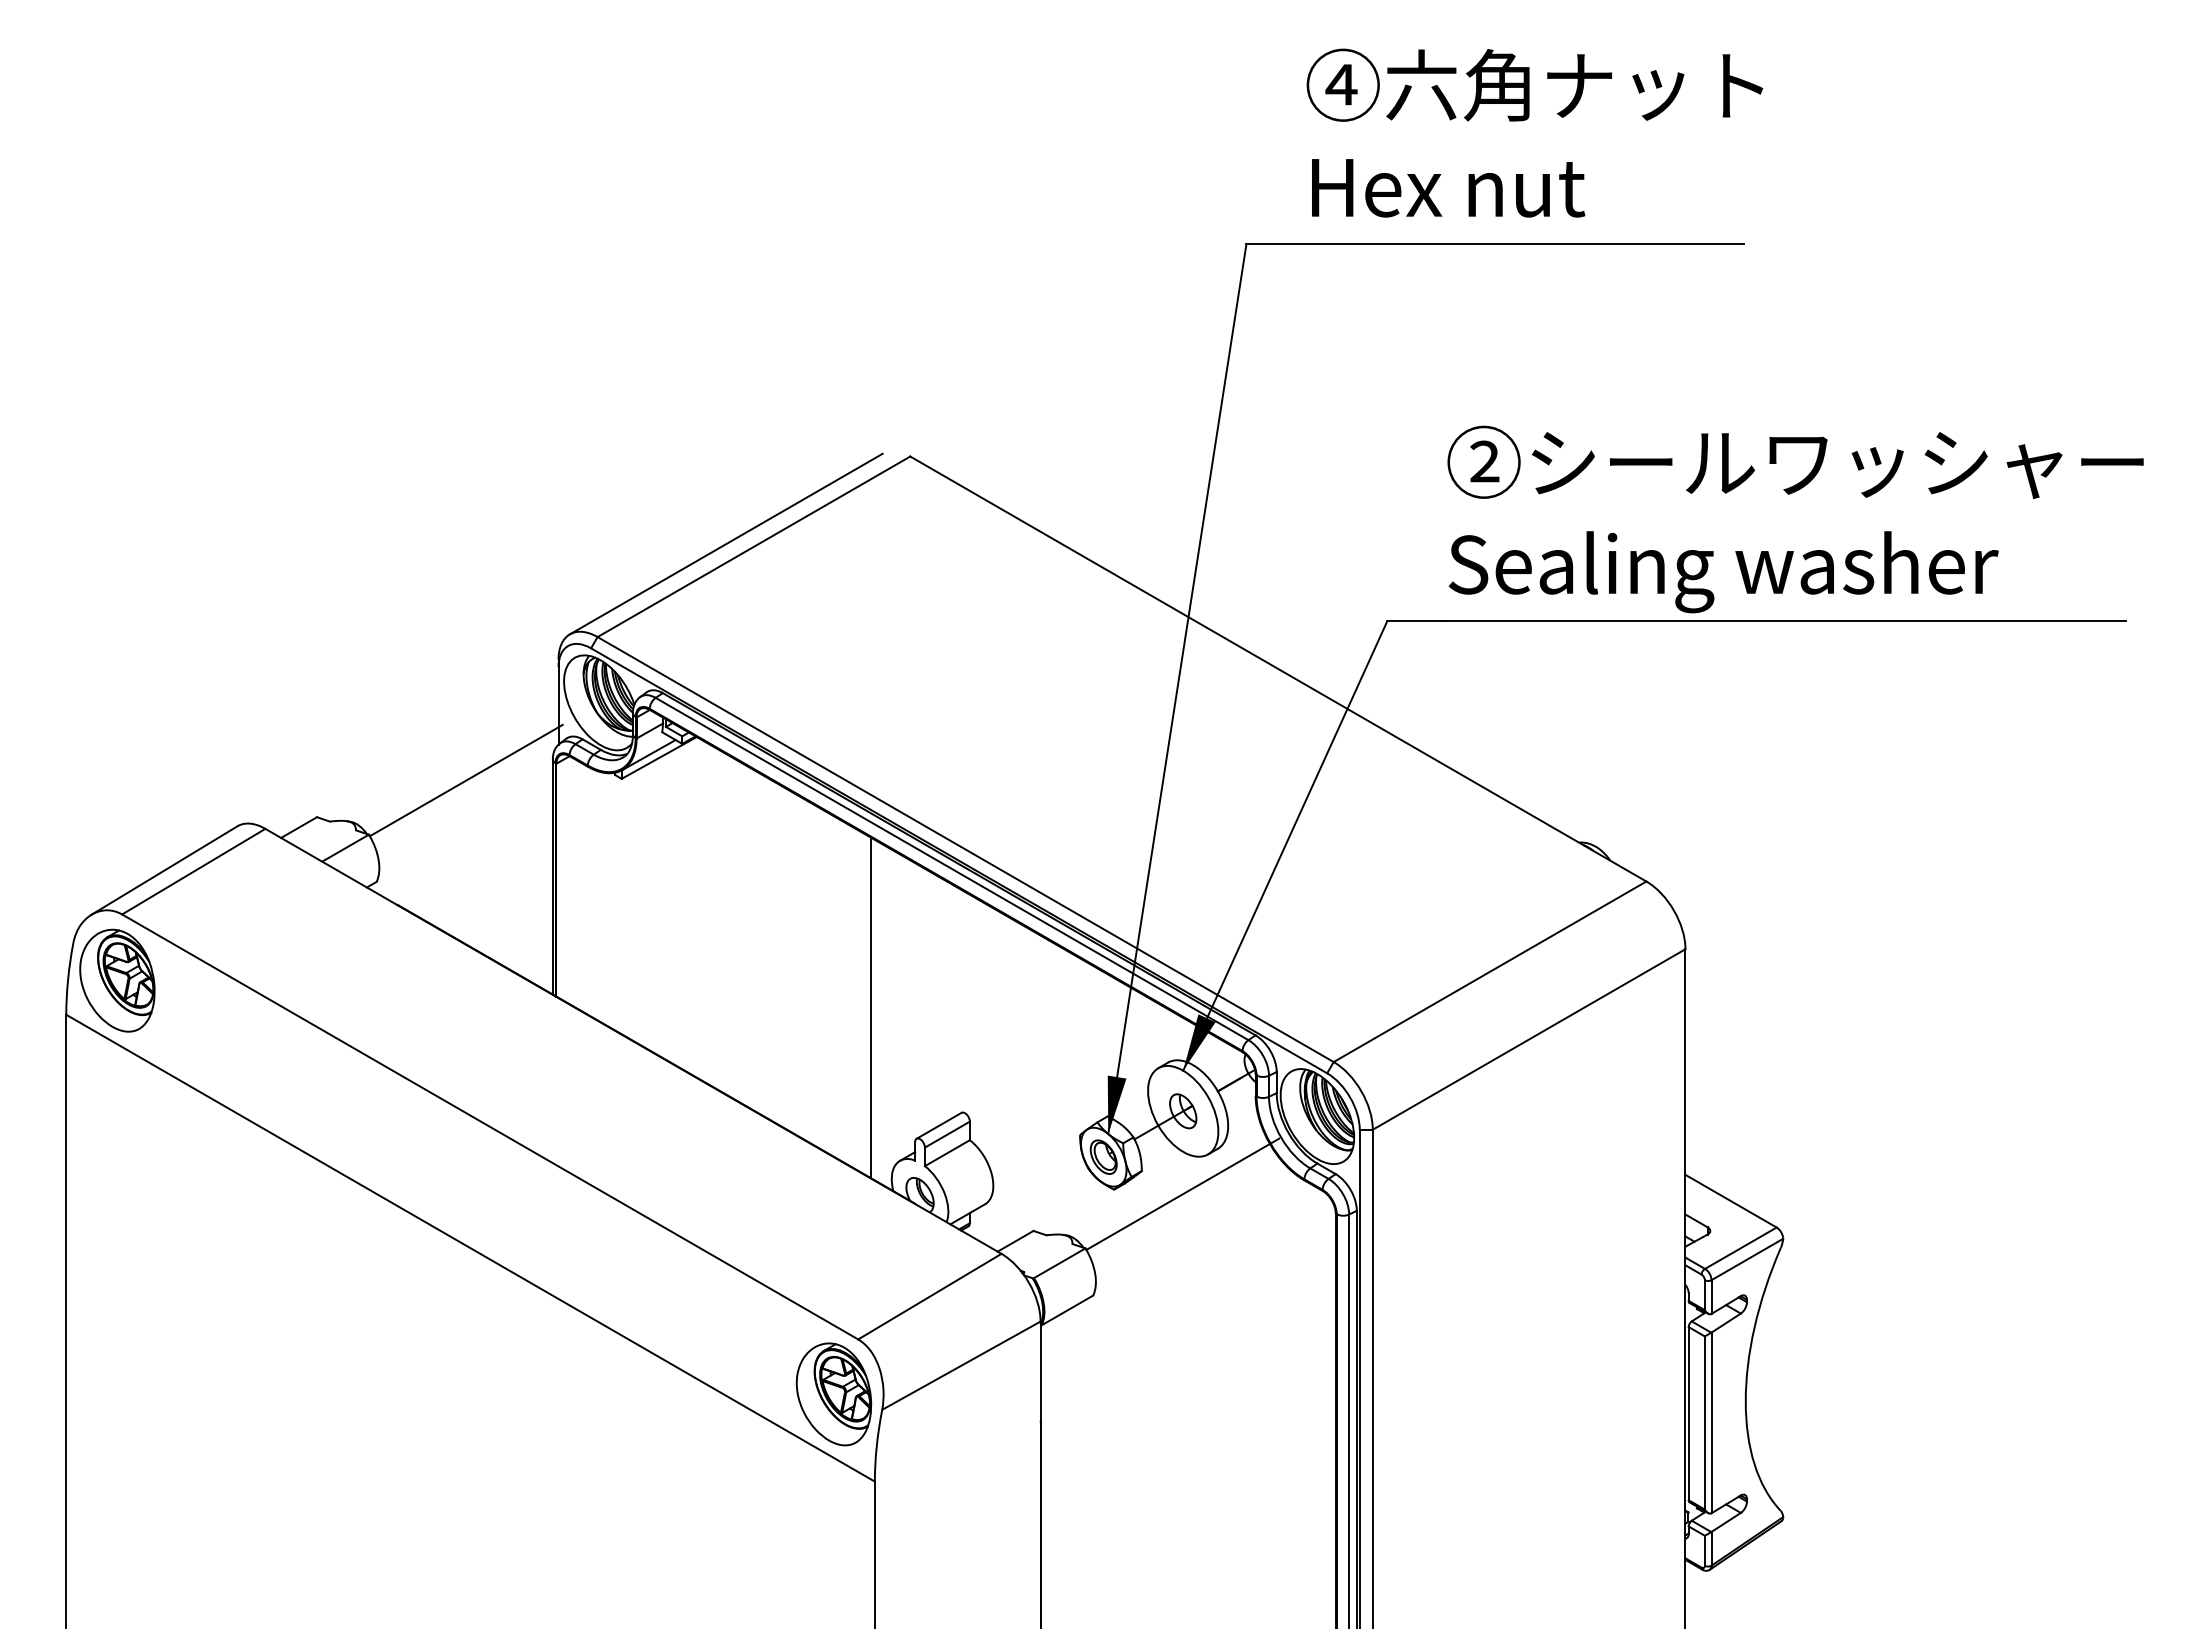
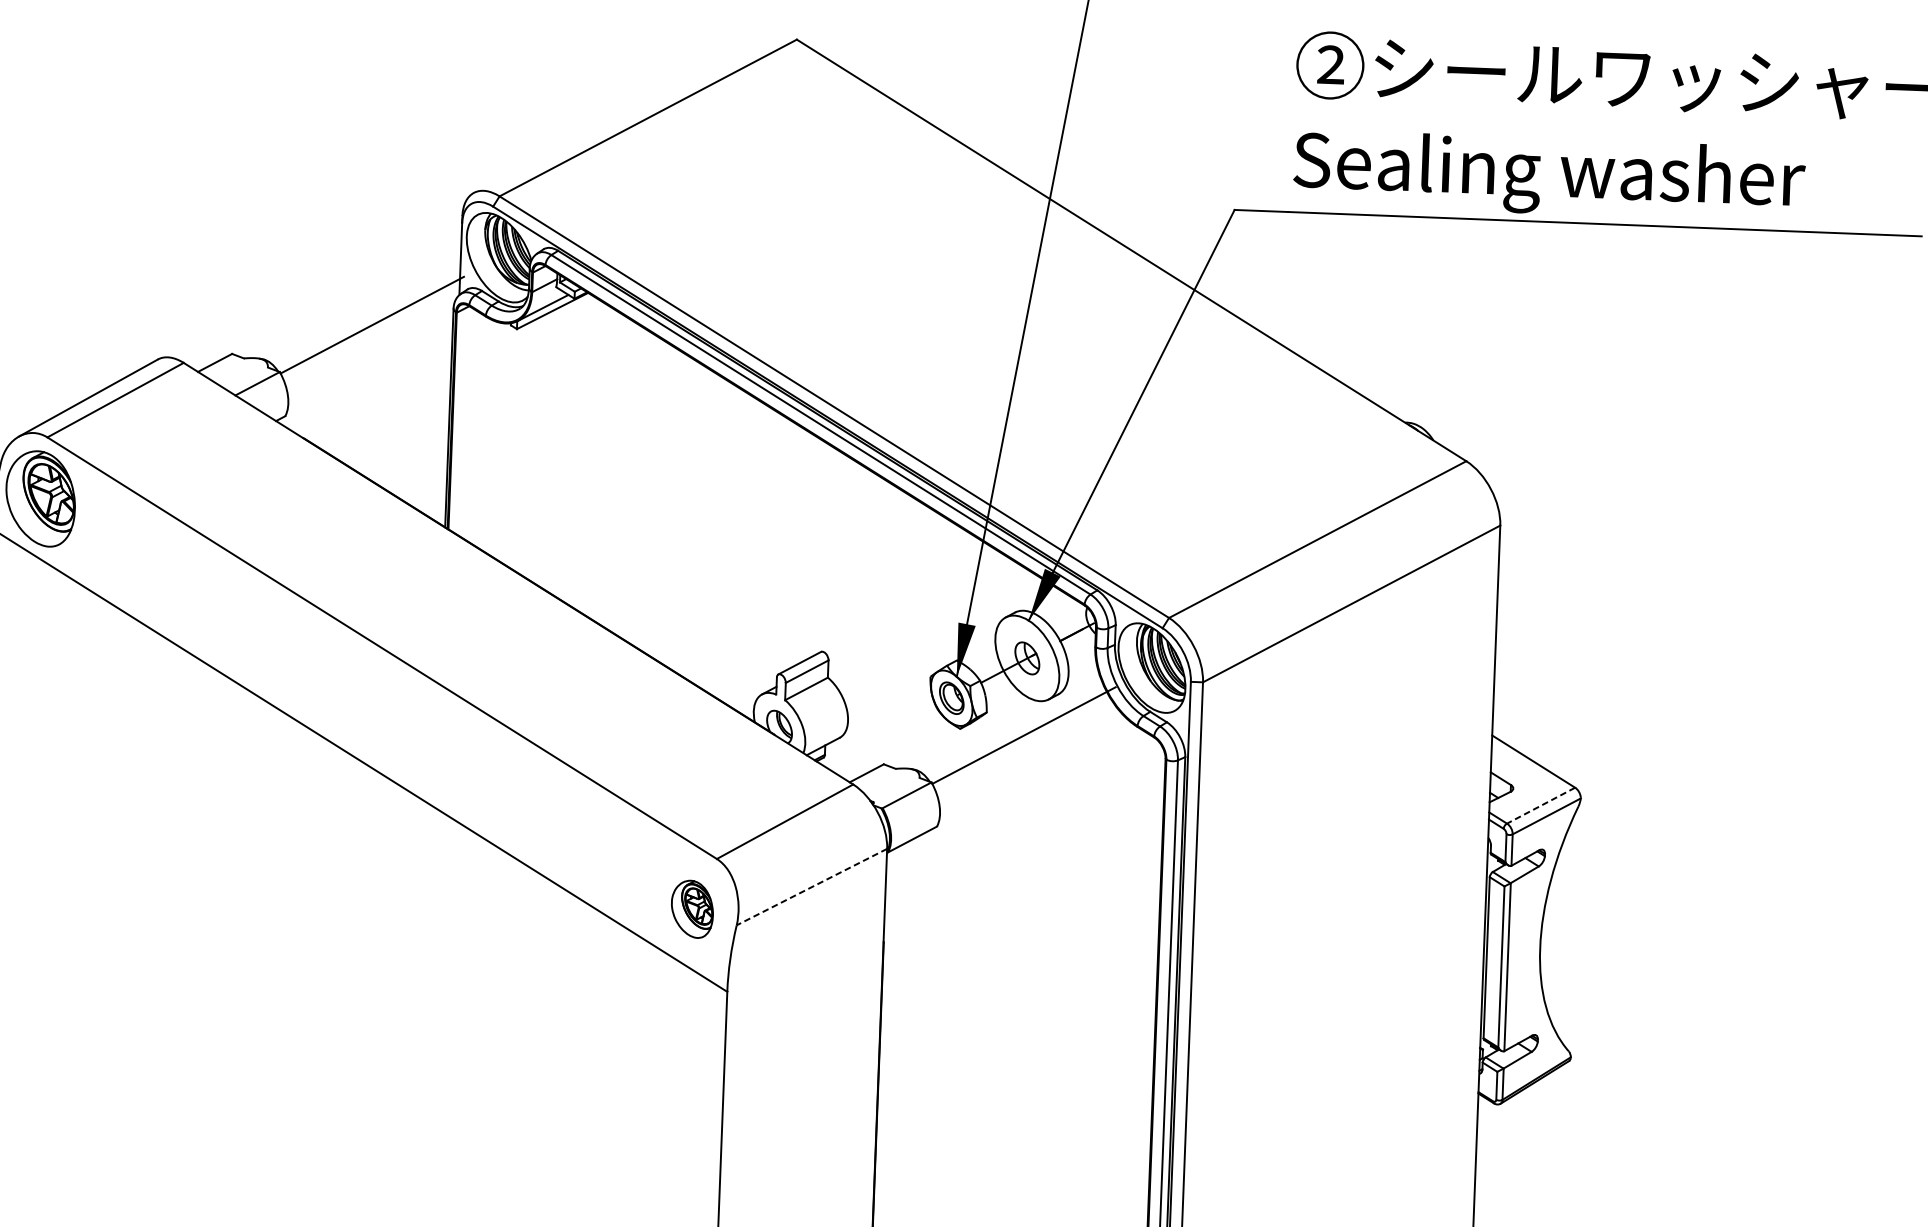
line: (725, 543) -> (621, 113), removed
line: (871, 1007) -> (741, 550), removed
line: (1740, 1248) -> (1540, 805), solid -> dashed
line: (961, 1365) -> (812, 886), solid -> dashed
part: (833, 1394) -> (691, 909), size x0.6

